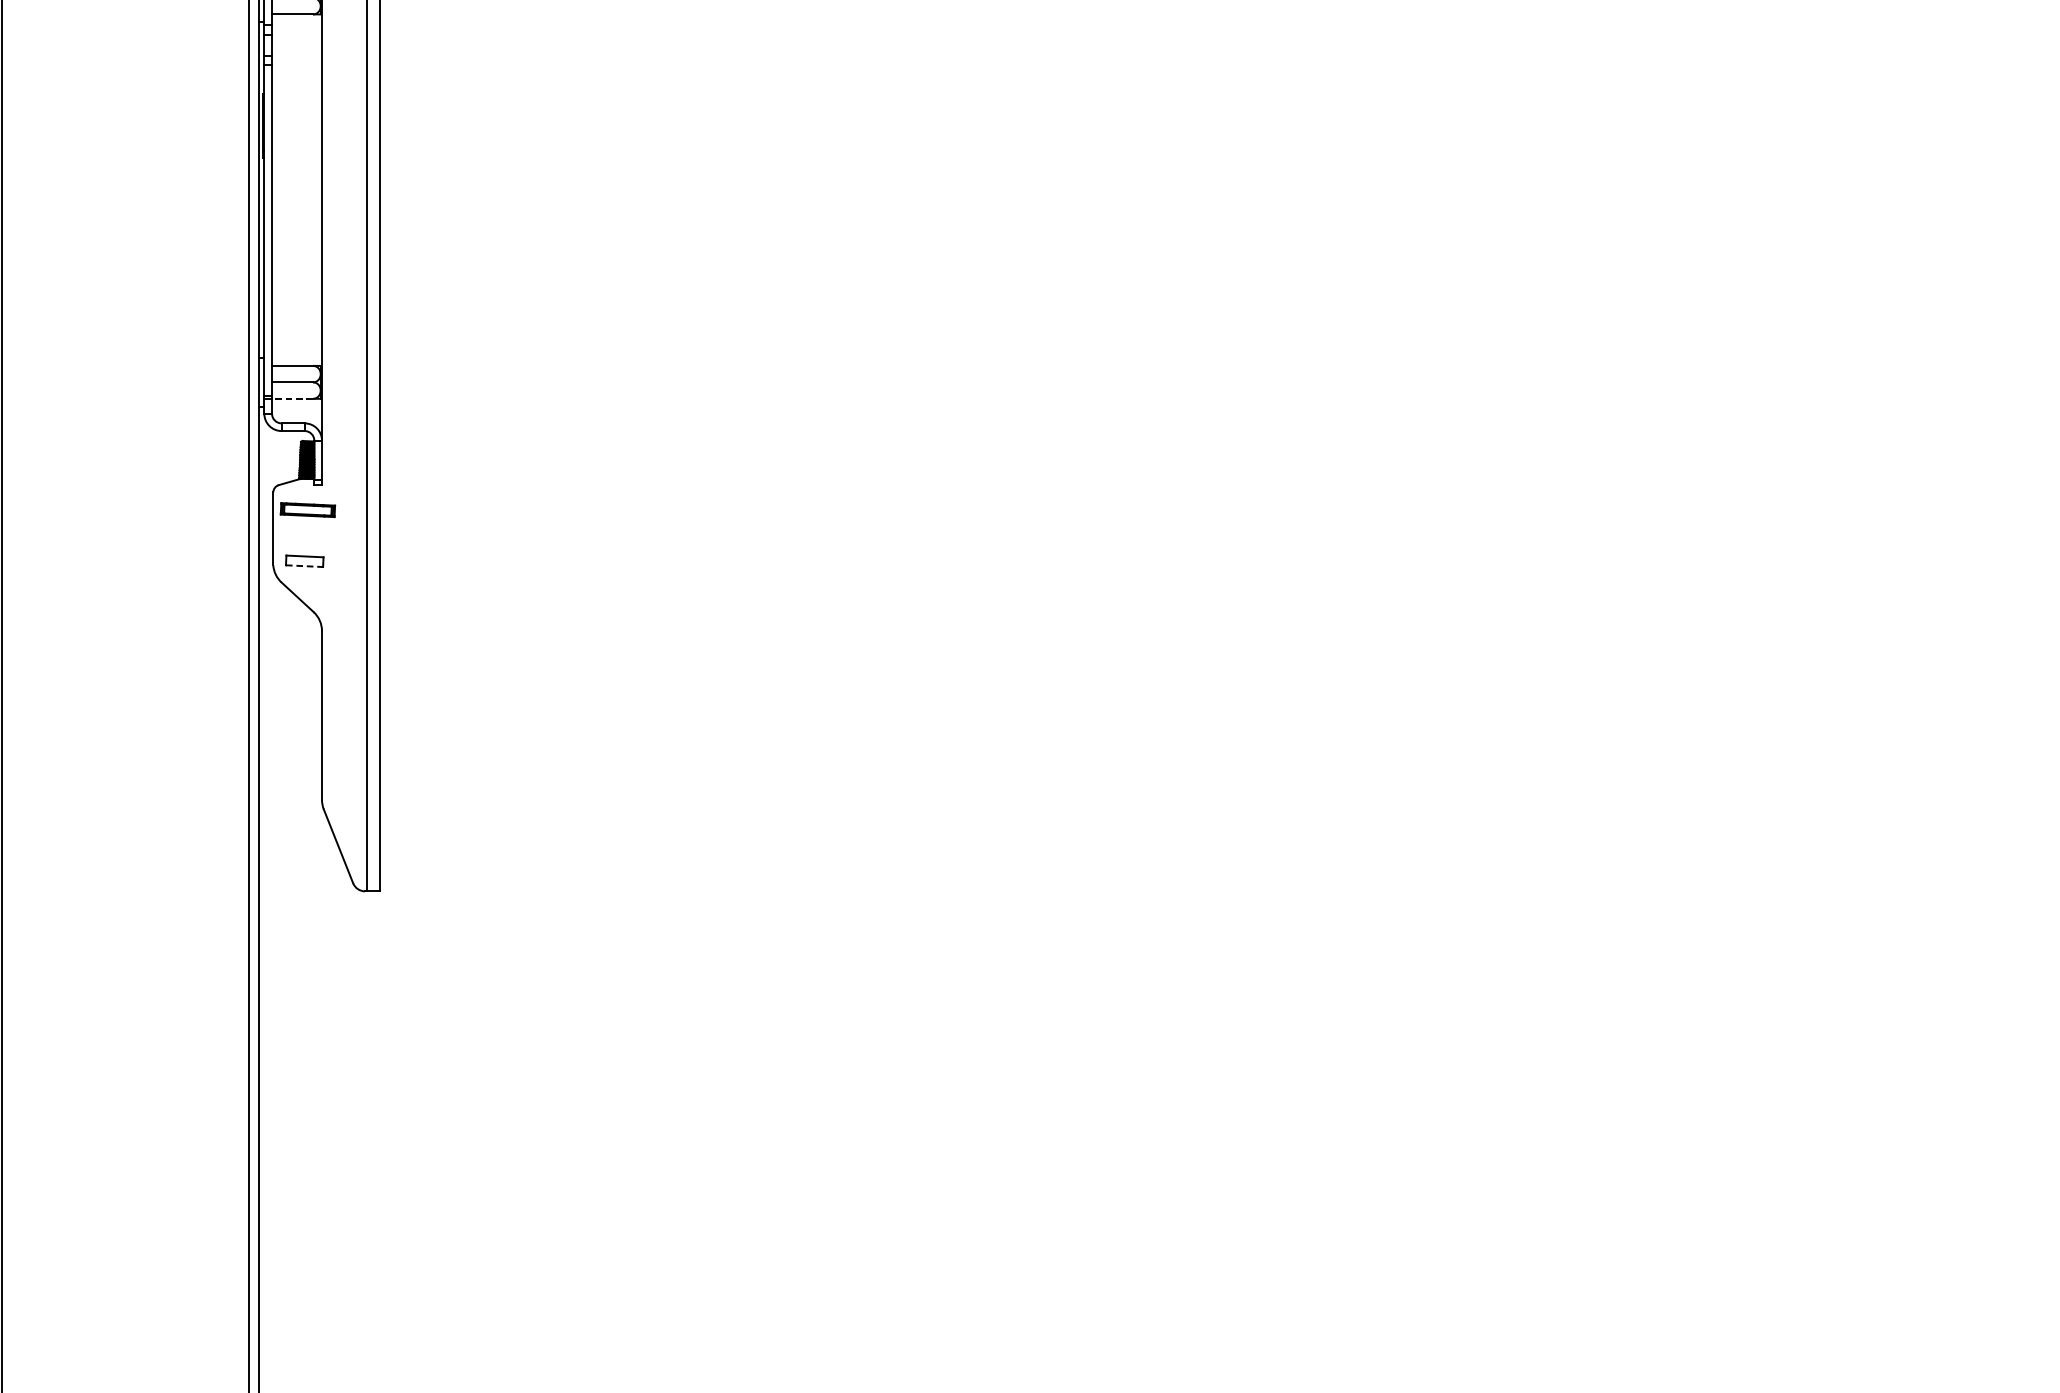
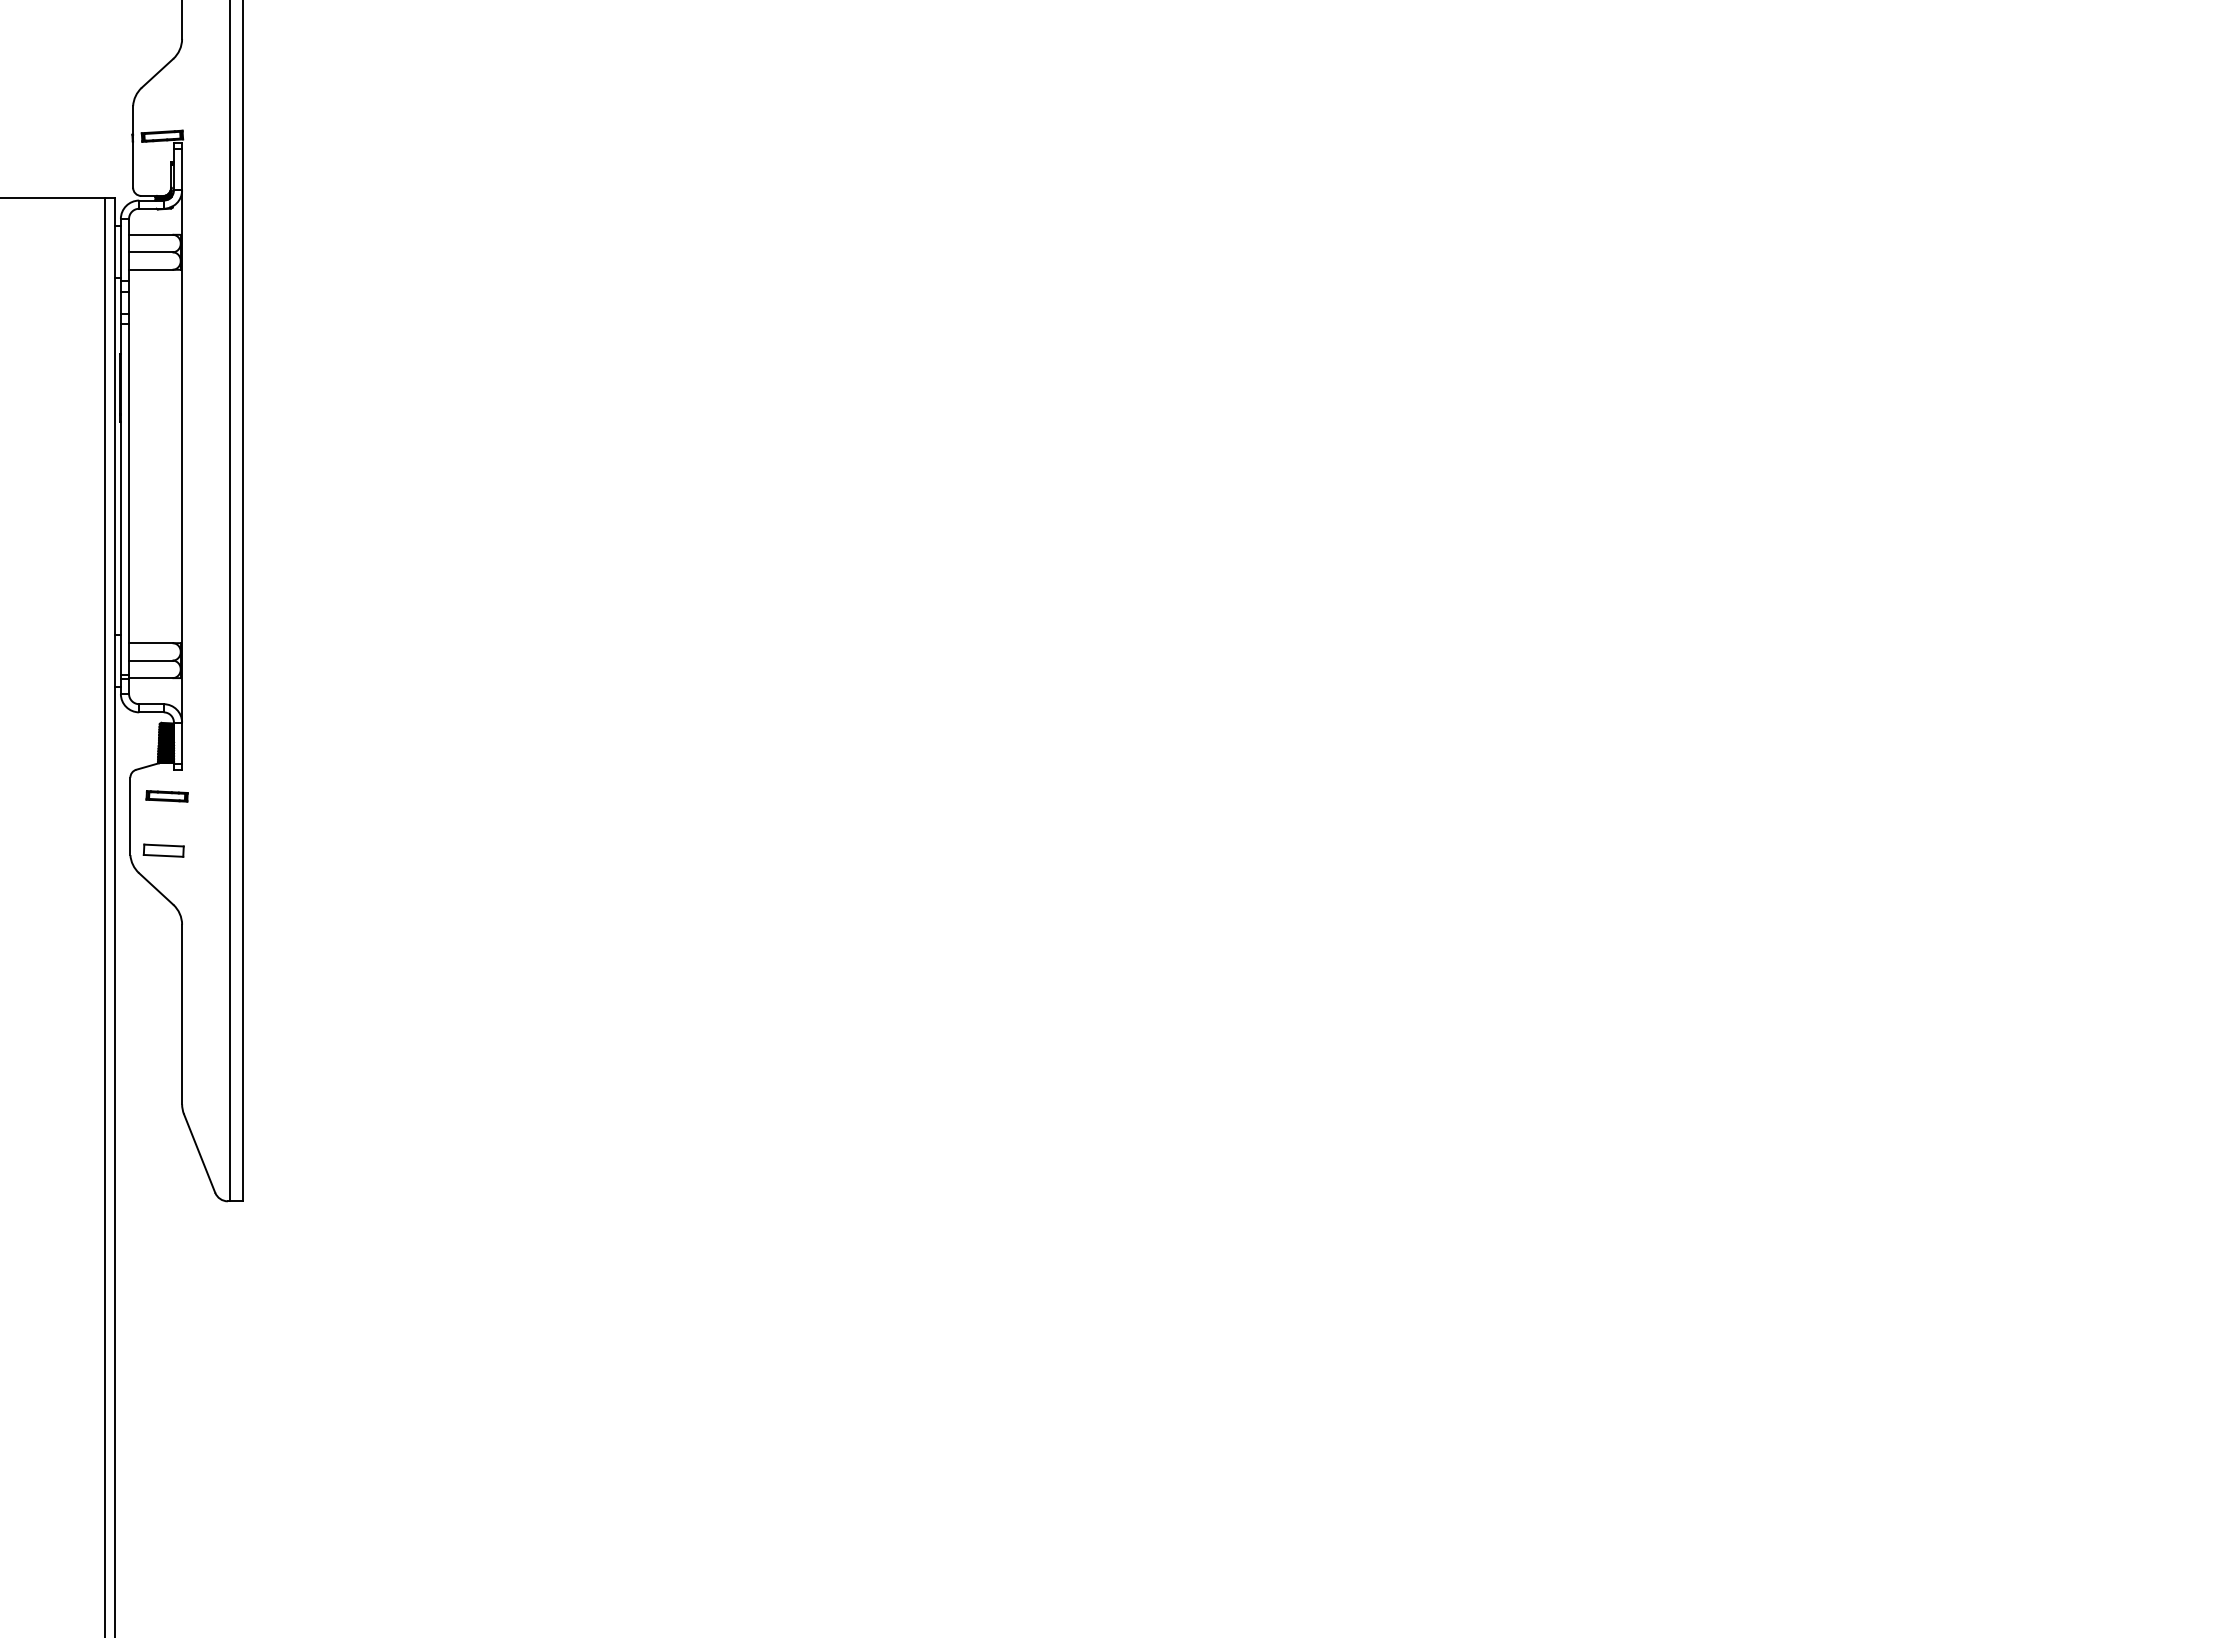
line: (292, 399) -> (150, 678), dashed -> solid
part: (307, 510) -> (166, 796), size x0.71
line: (304, 565) -> (163, 855), dashed -> solid

